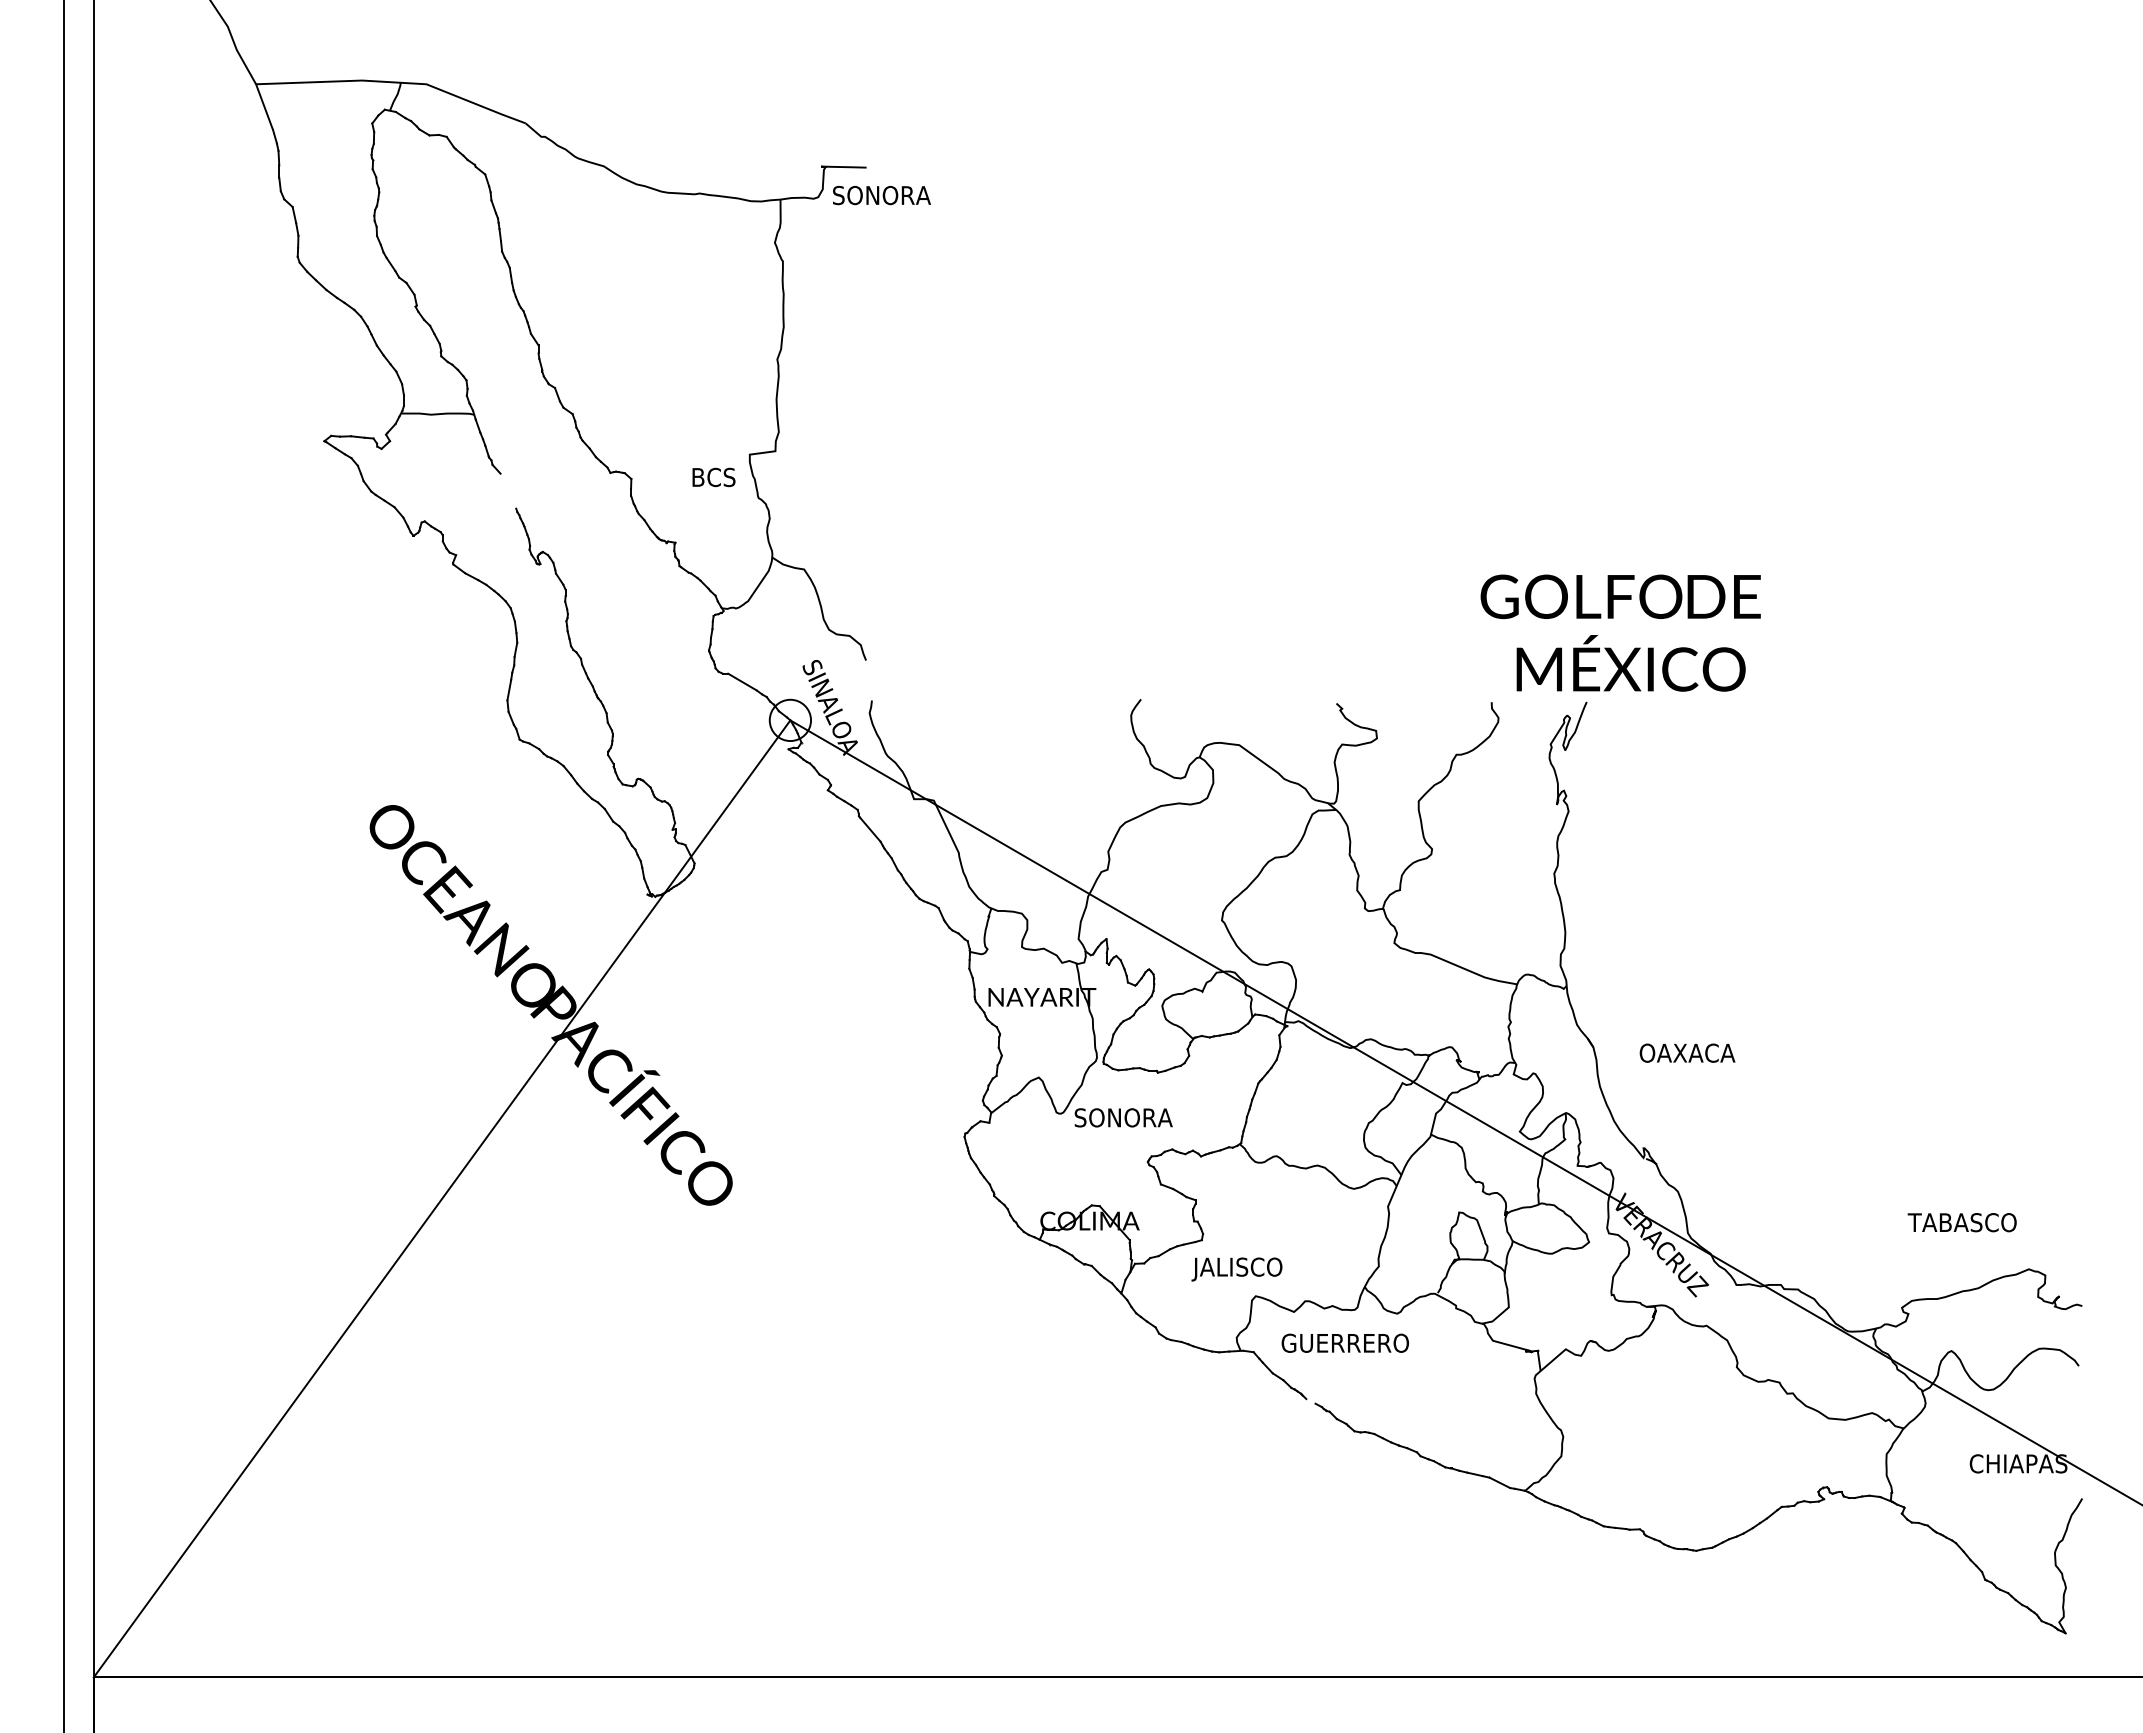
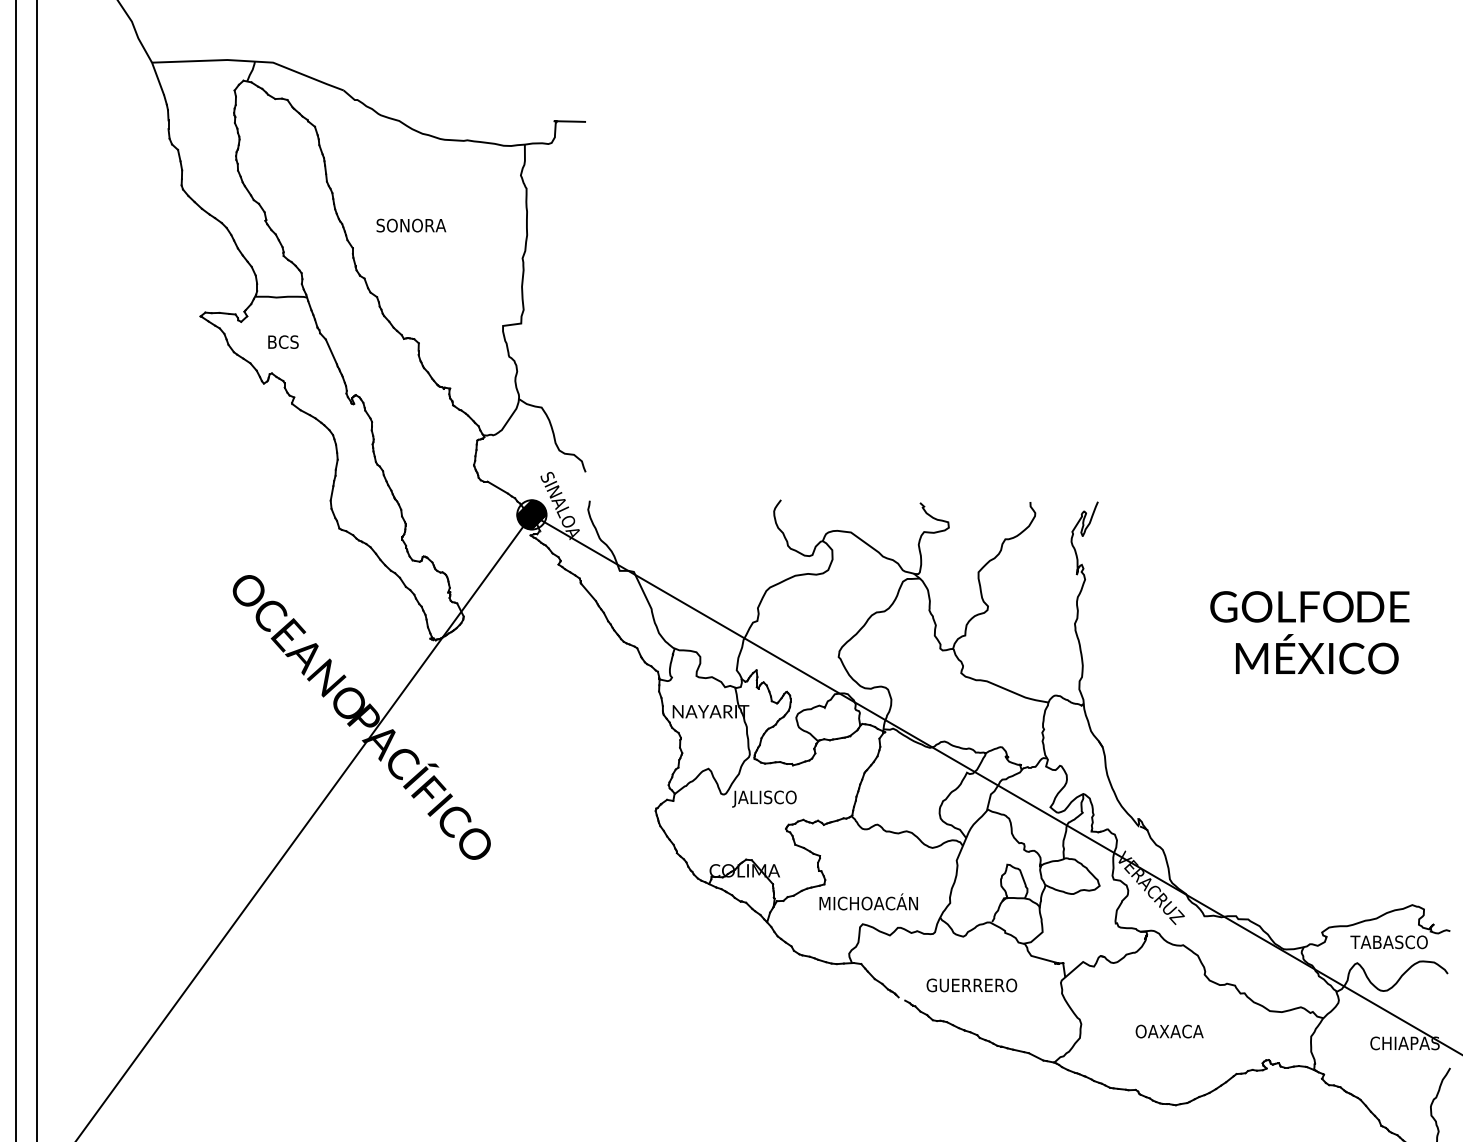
text: (881, 195) -> (411, 225), moved
text: (713, 477) -> (283, 342), moved
line: (508, 490) -> (331, 351), added
text: (1620, 632) -> (1309, 632), moved
hatch: (790, 720) -> (531, 514), added
text: (1687, 1052) -> (1169, 1031), moved
text: (1122, 1120) -> (767, 799), SONORA -> JALISCO
text: (1961, 1222) -> (1388, 942), moved
text: (1262, 1266) -> (867, 903), JALISCO -> MICHOACÁN
text: (1344, 1342) -> (971, 984), moved

